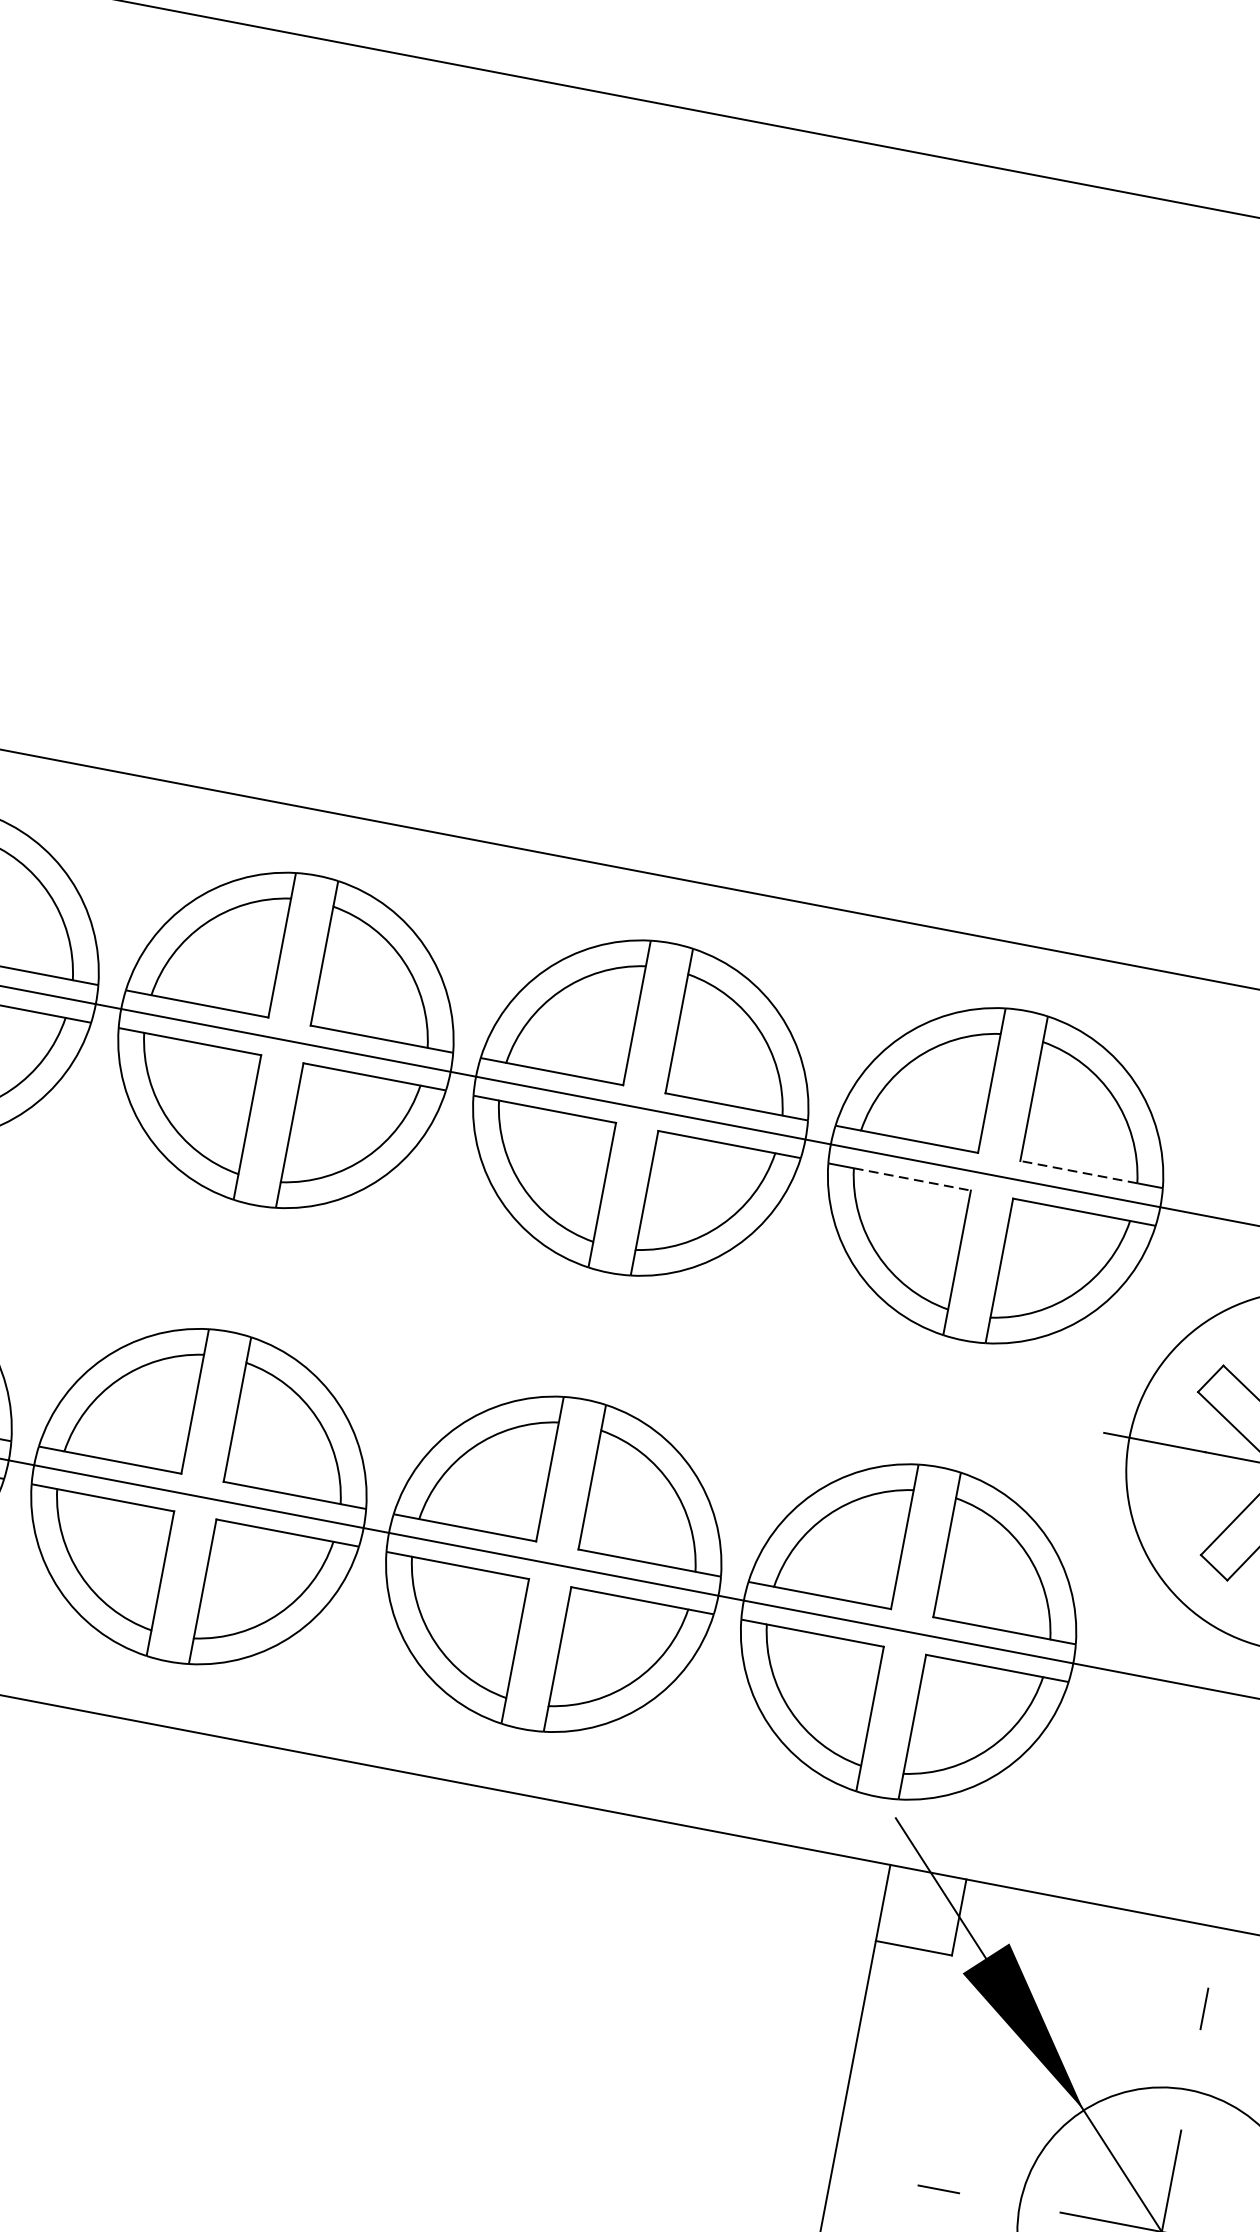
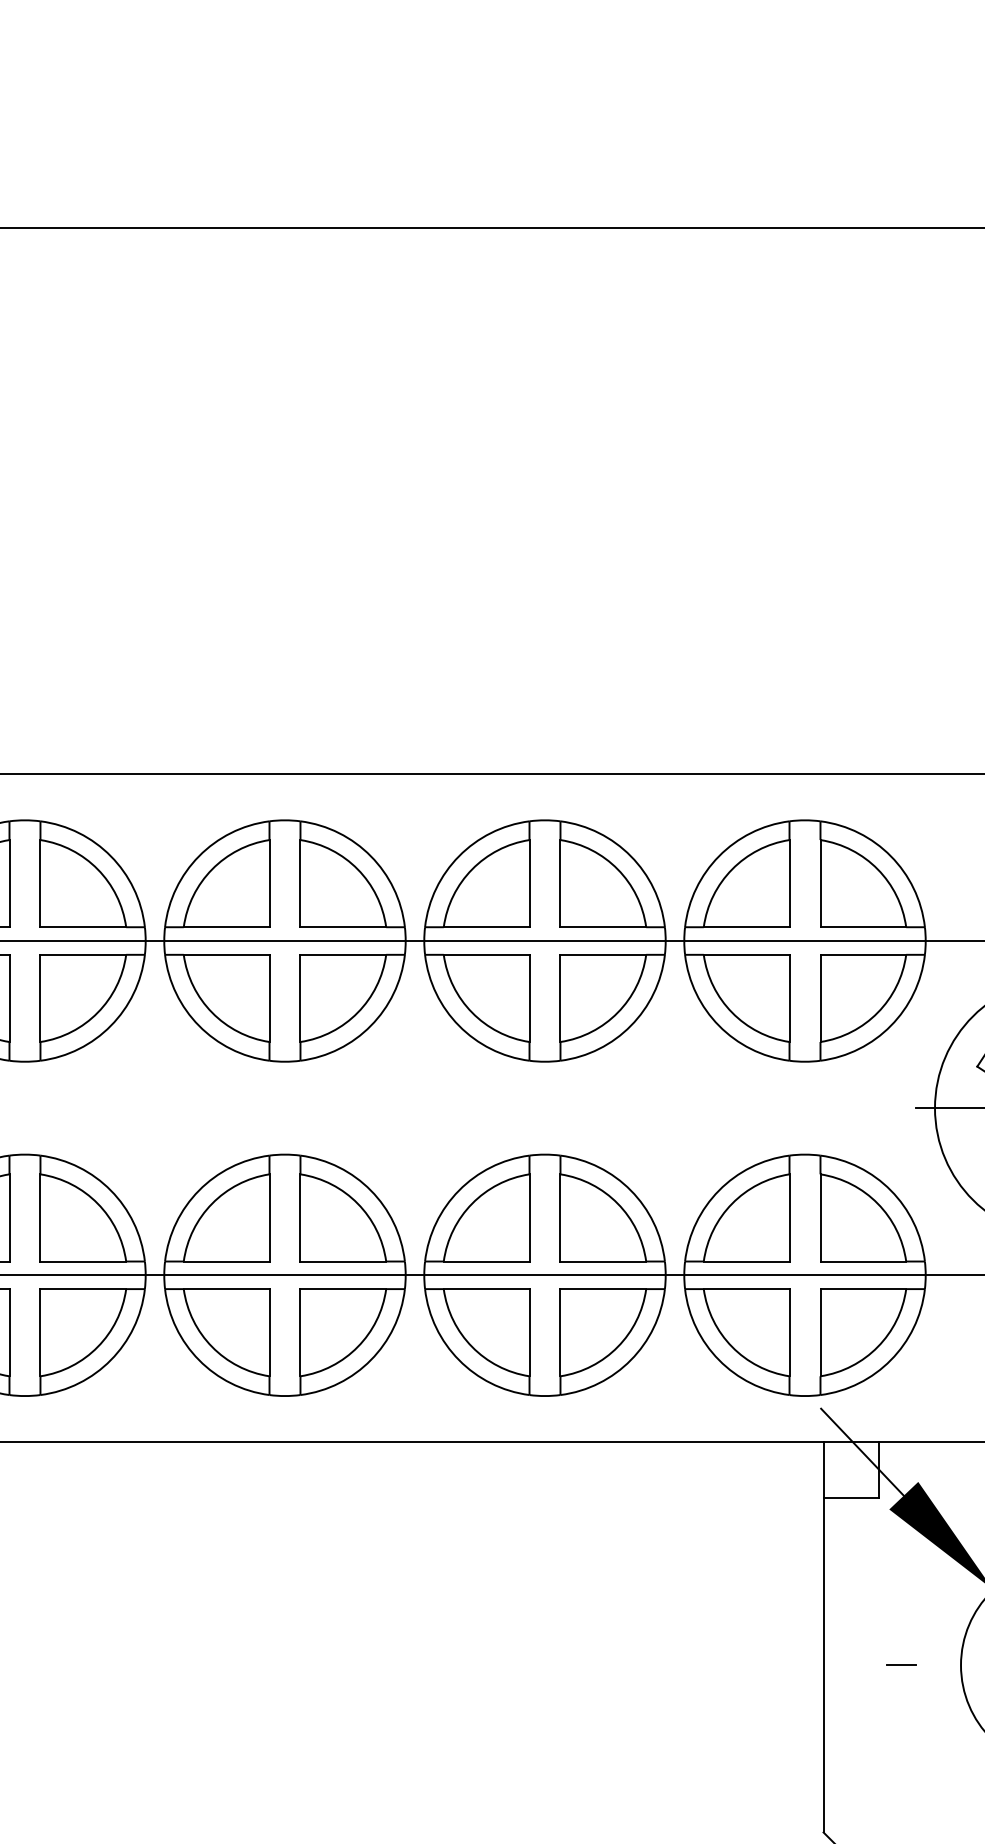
line: (1078, 1172) -> (863, 927), dashed -> solid
line: (912, 1178) -> (746, 954), dashed -> solid

